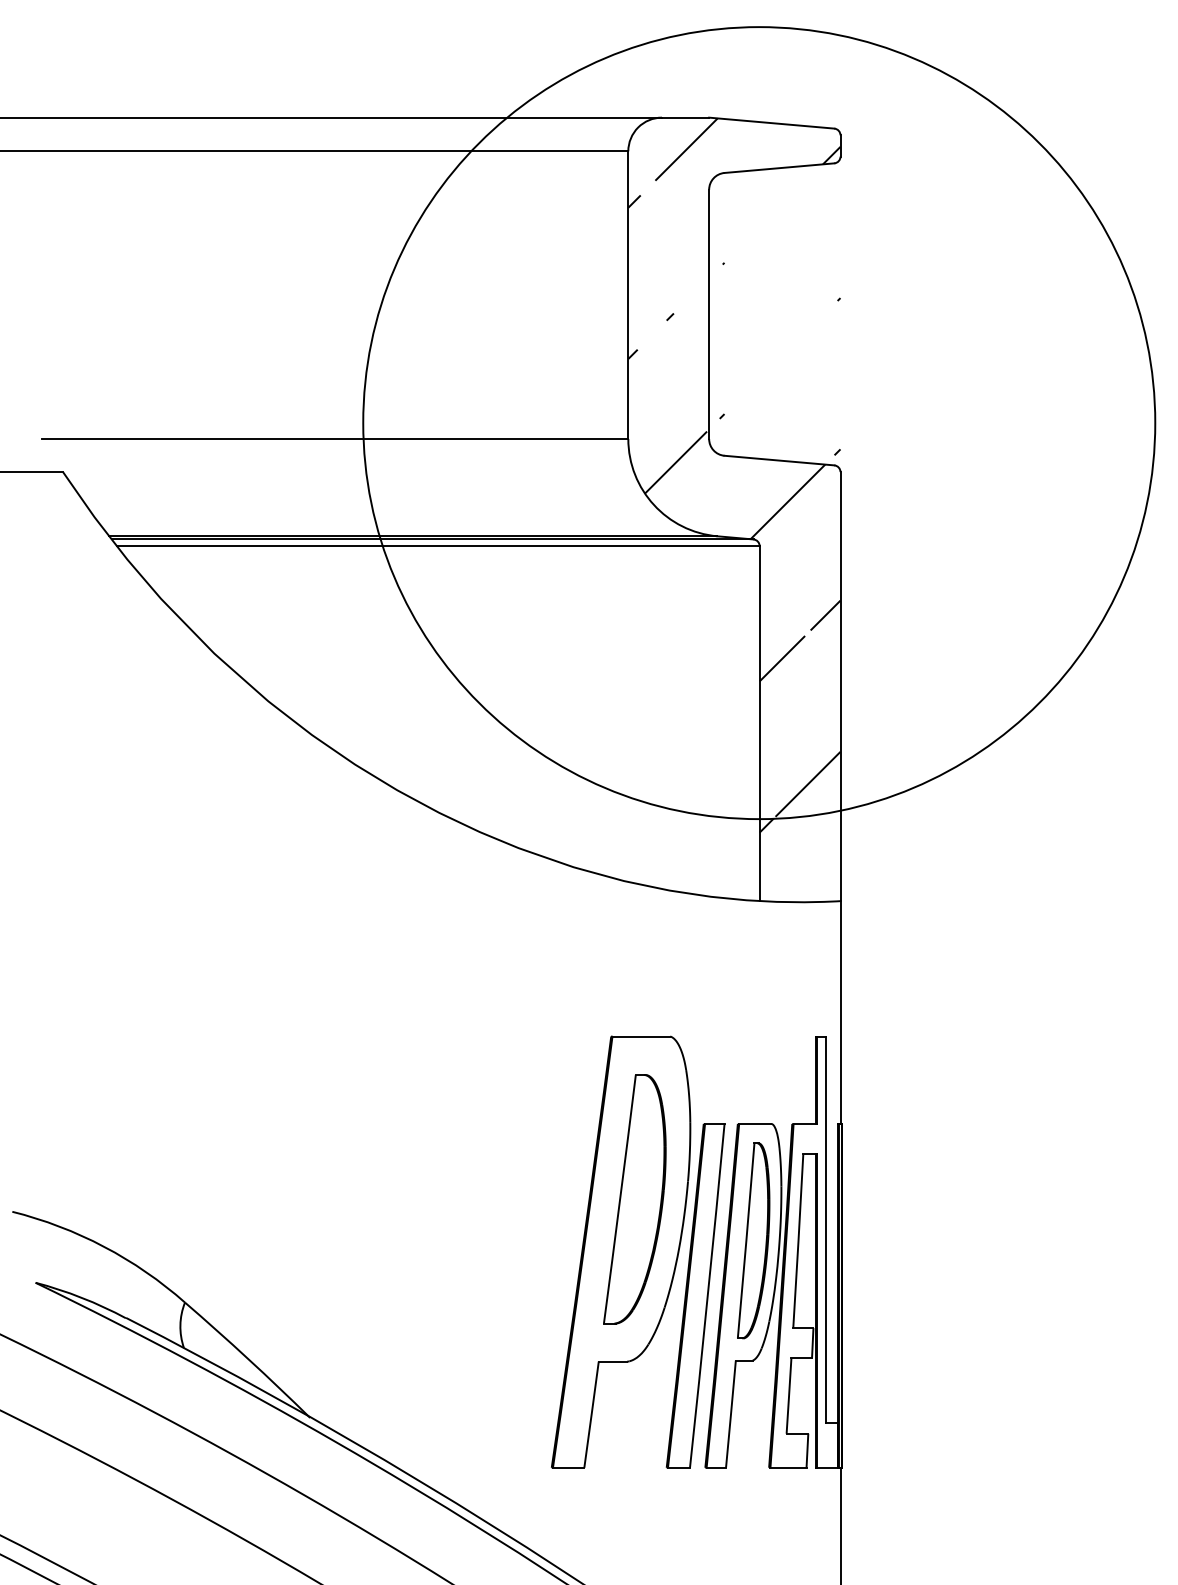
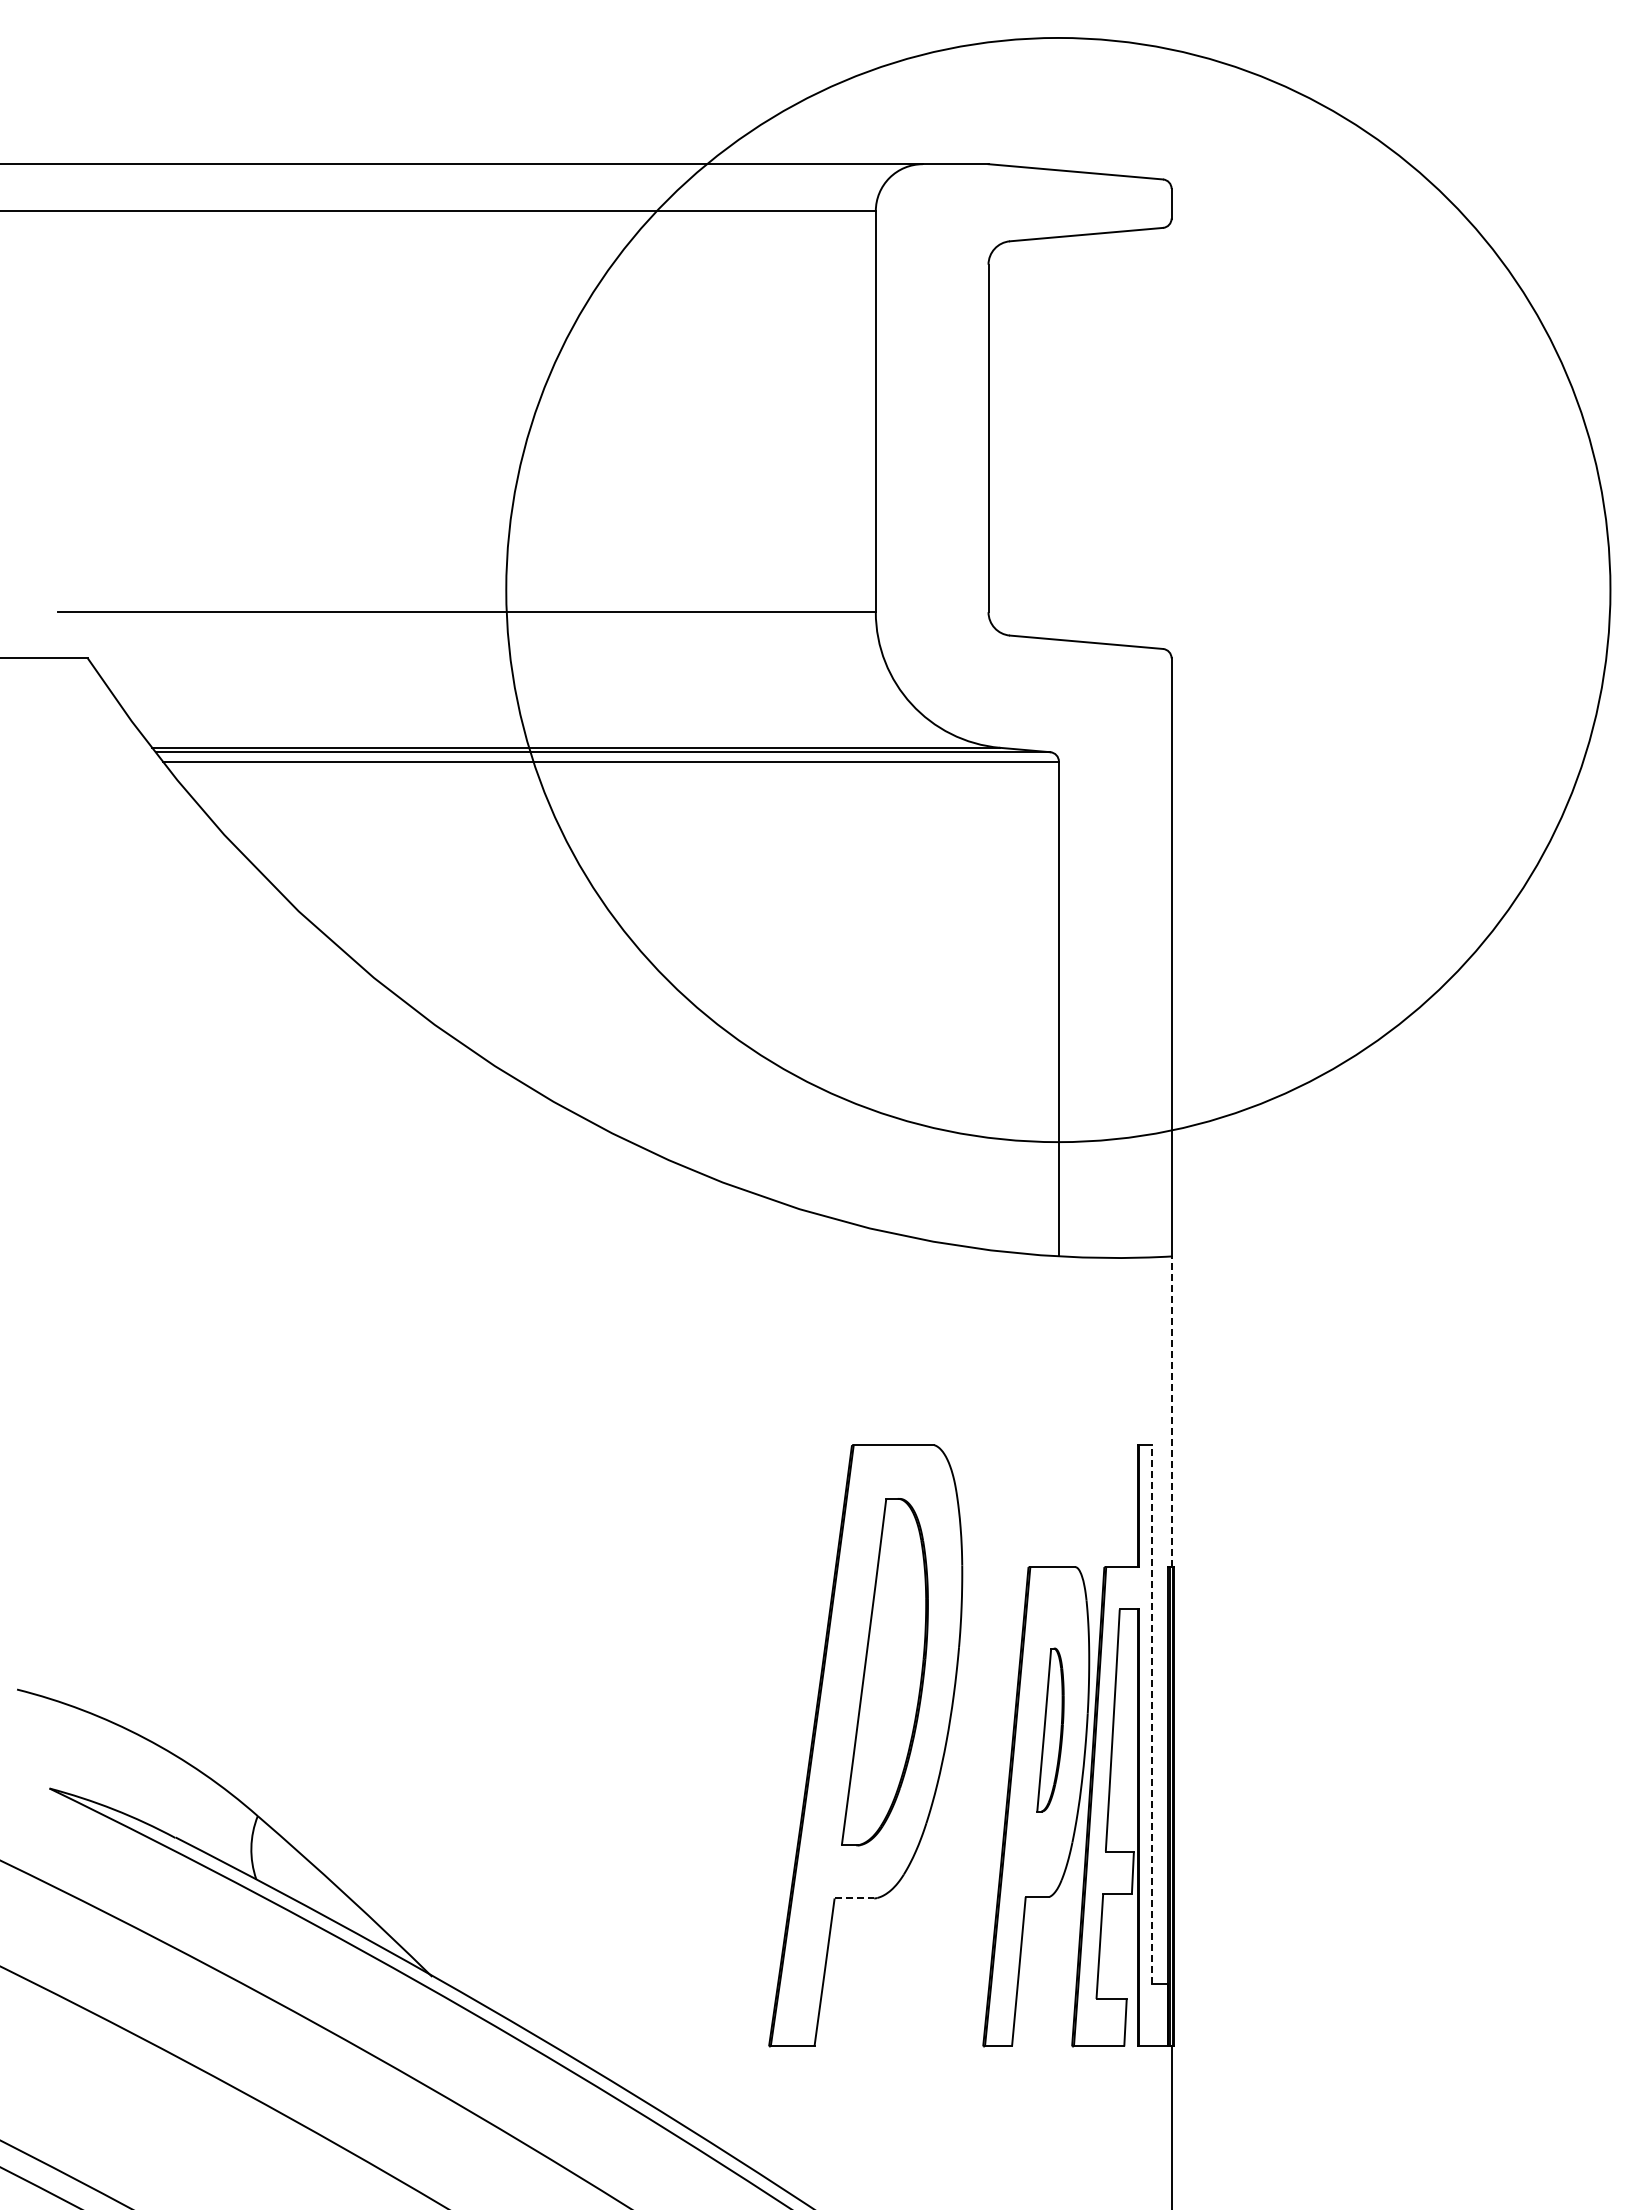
hatch: (734, 475) -> (1023, 663), removed
line: (840, 1012) -> (1171, 1411), solid -> dashed
line: (826, 1228) -> (1151, 1713), solid -> dashed
part: (753, 1240) -> (1050, 1729), size x0.6
part: (695, 1295) -> (969, 1806), removed
line: (613, 1361) -> (854, 1898), solid -> dashed

